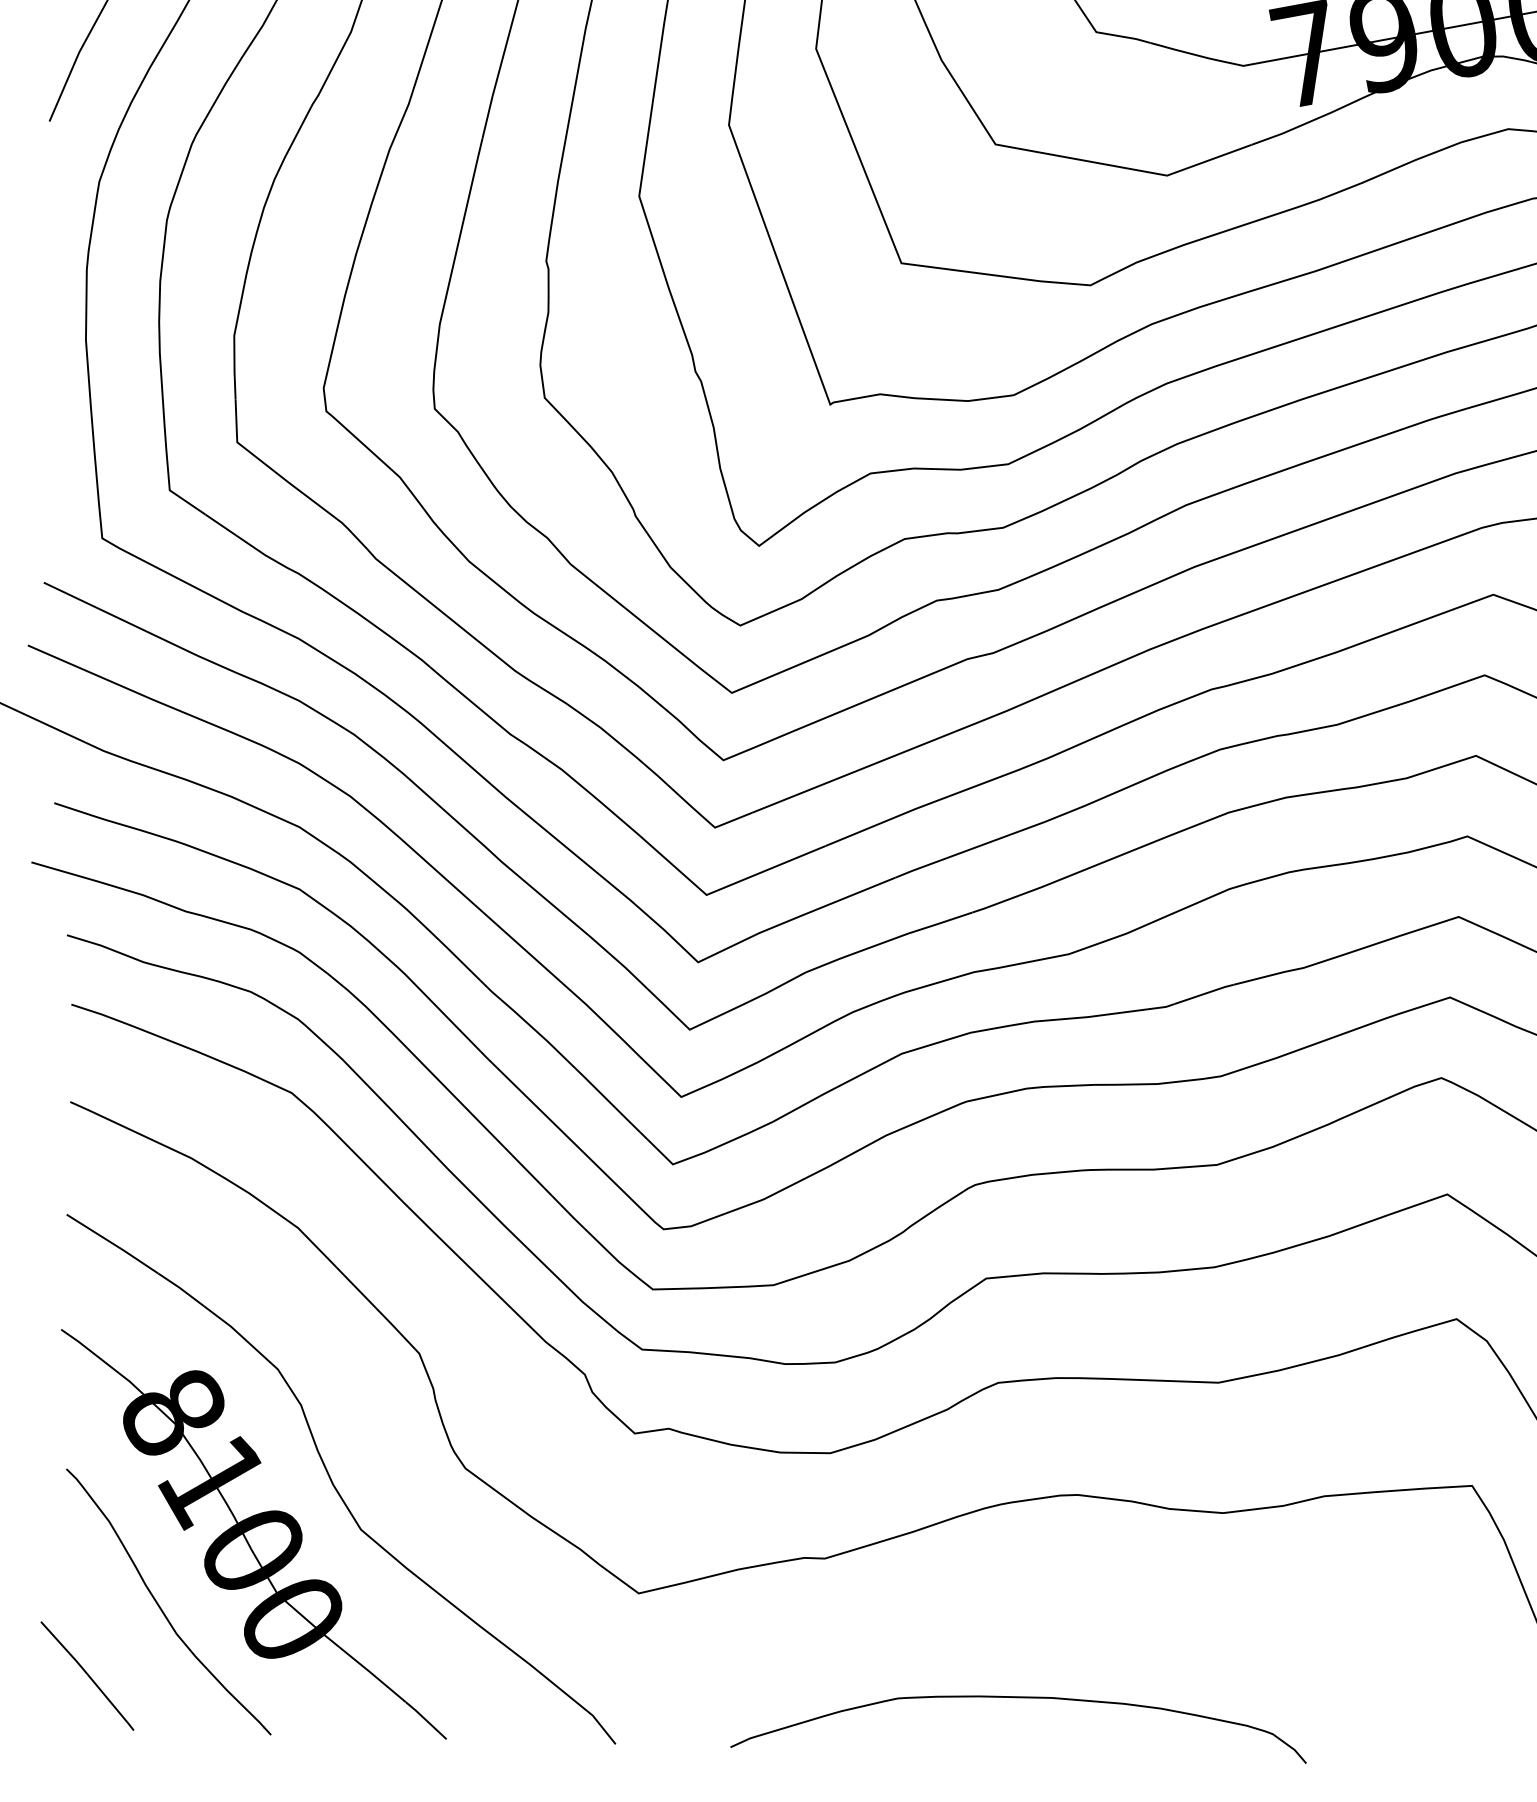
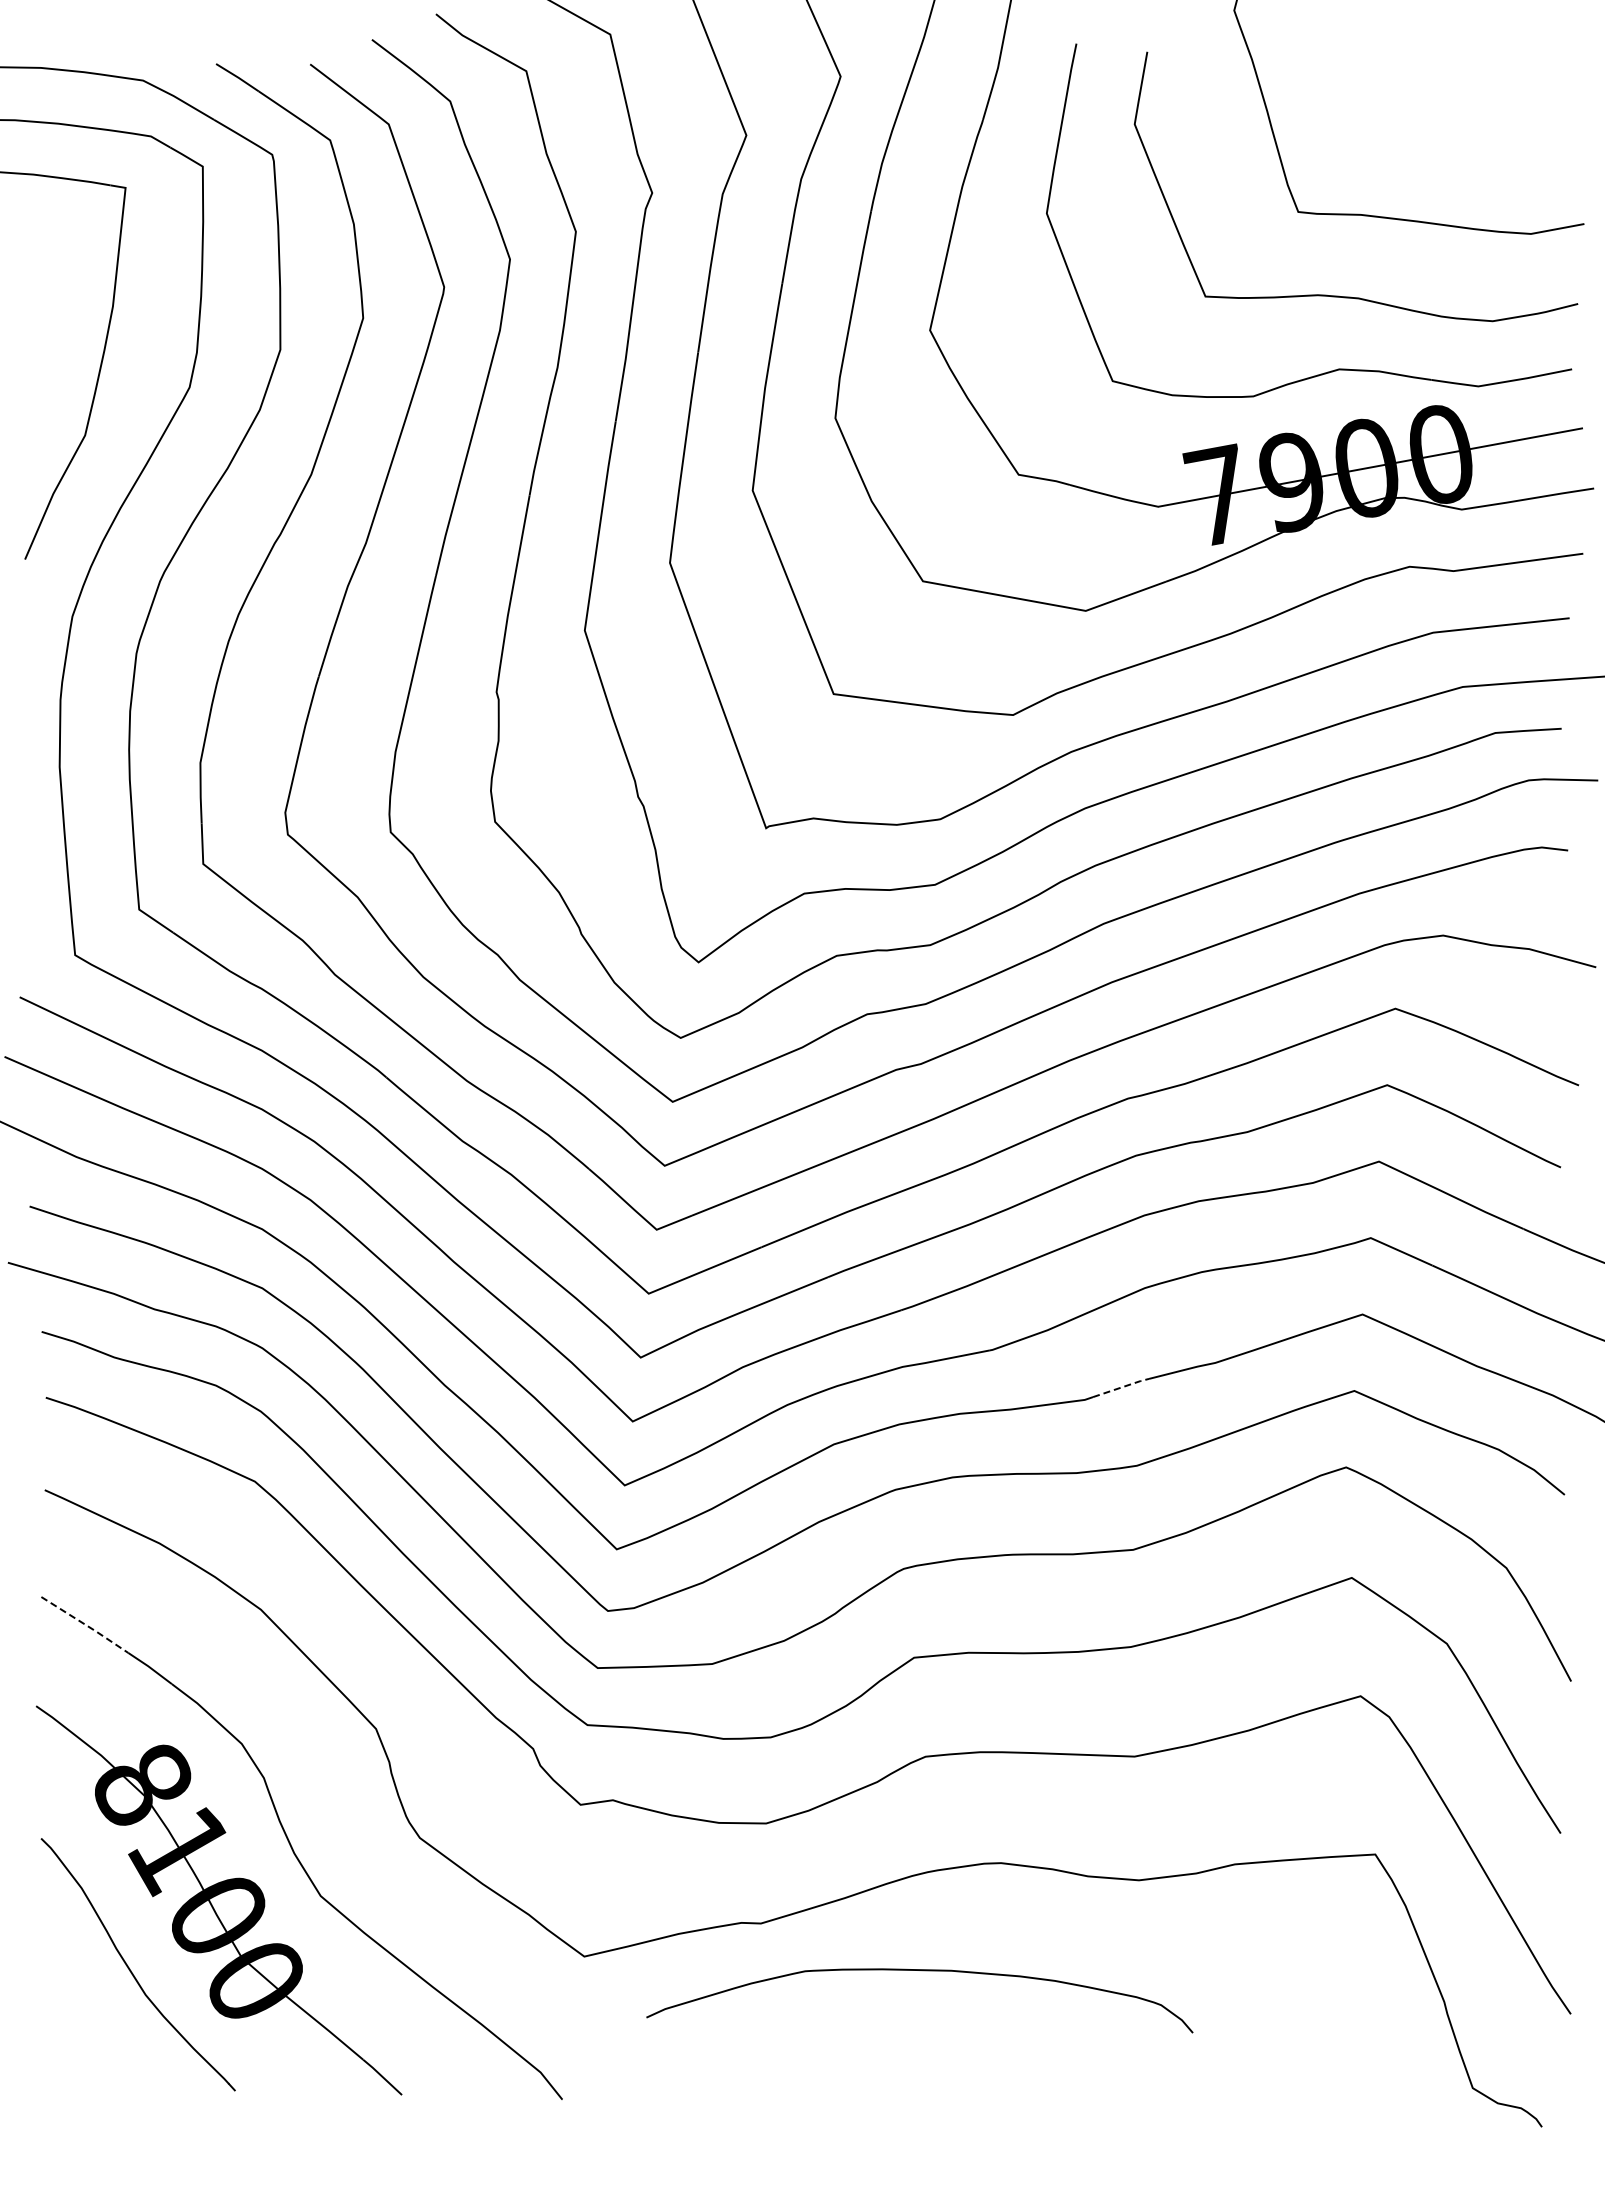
line: (1205, 993) -> (1122, 1387), solid -> dashed
line: (113, 1243) -> (85, 1624), solid -> dashed
line: (86, 1675) -> (60, 2034), removed
curve: (1021, 1698) -> (922, 1971), moved

